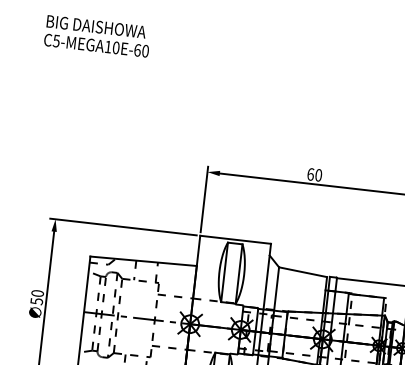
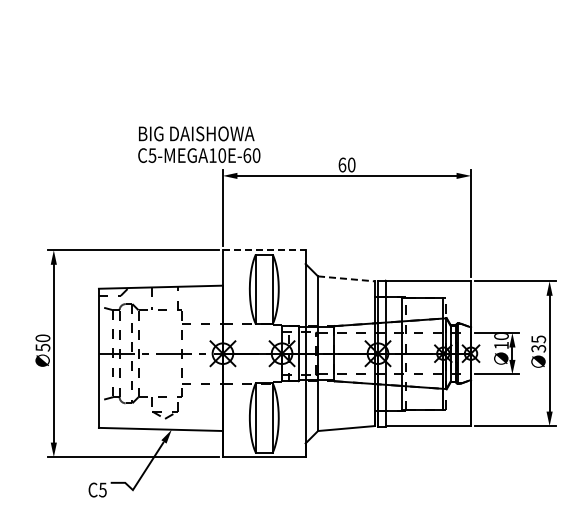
text: (97, 36) -> (199, 144), moved
line: (235, 239) -> (264, 250), solid -> dashed
line: (303, 271) -> (346, 278), solid -> dashed

